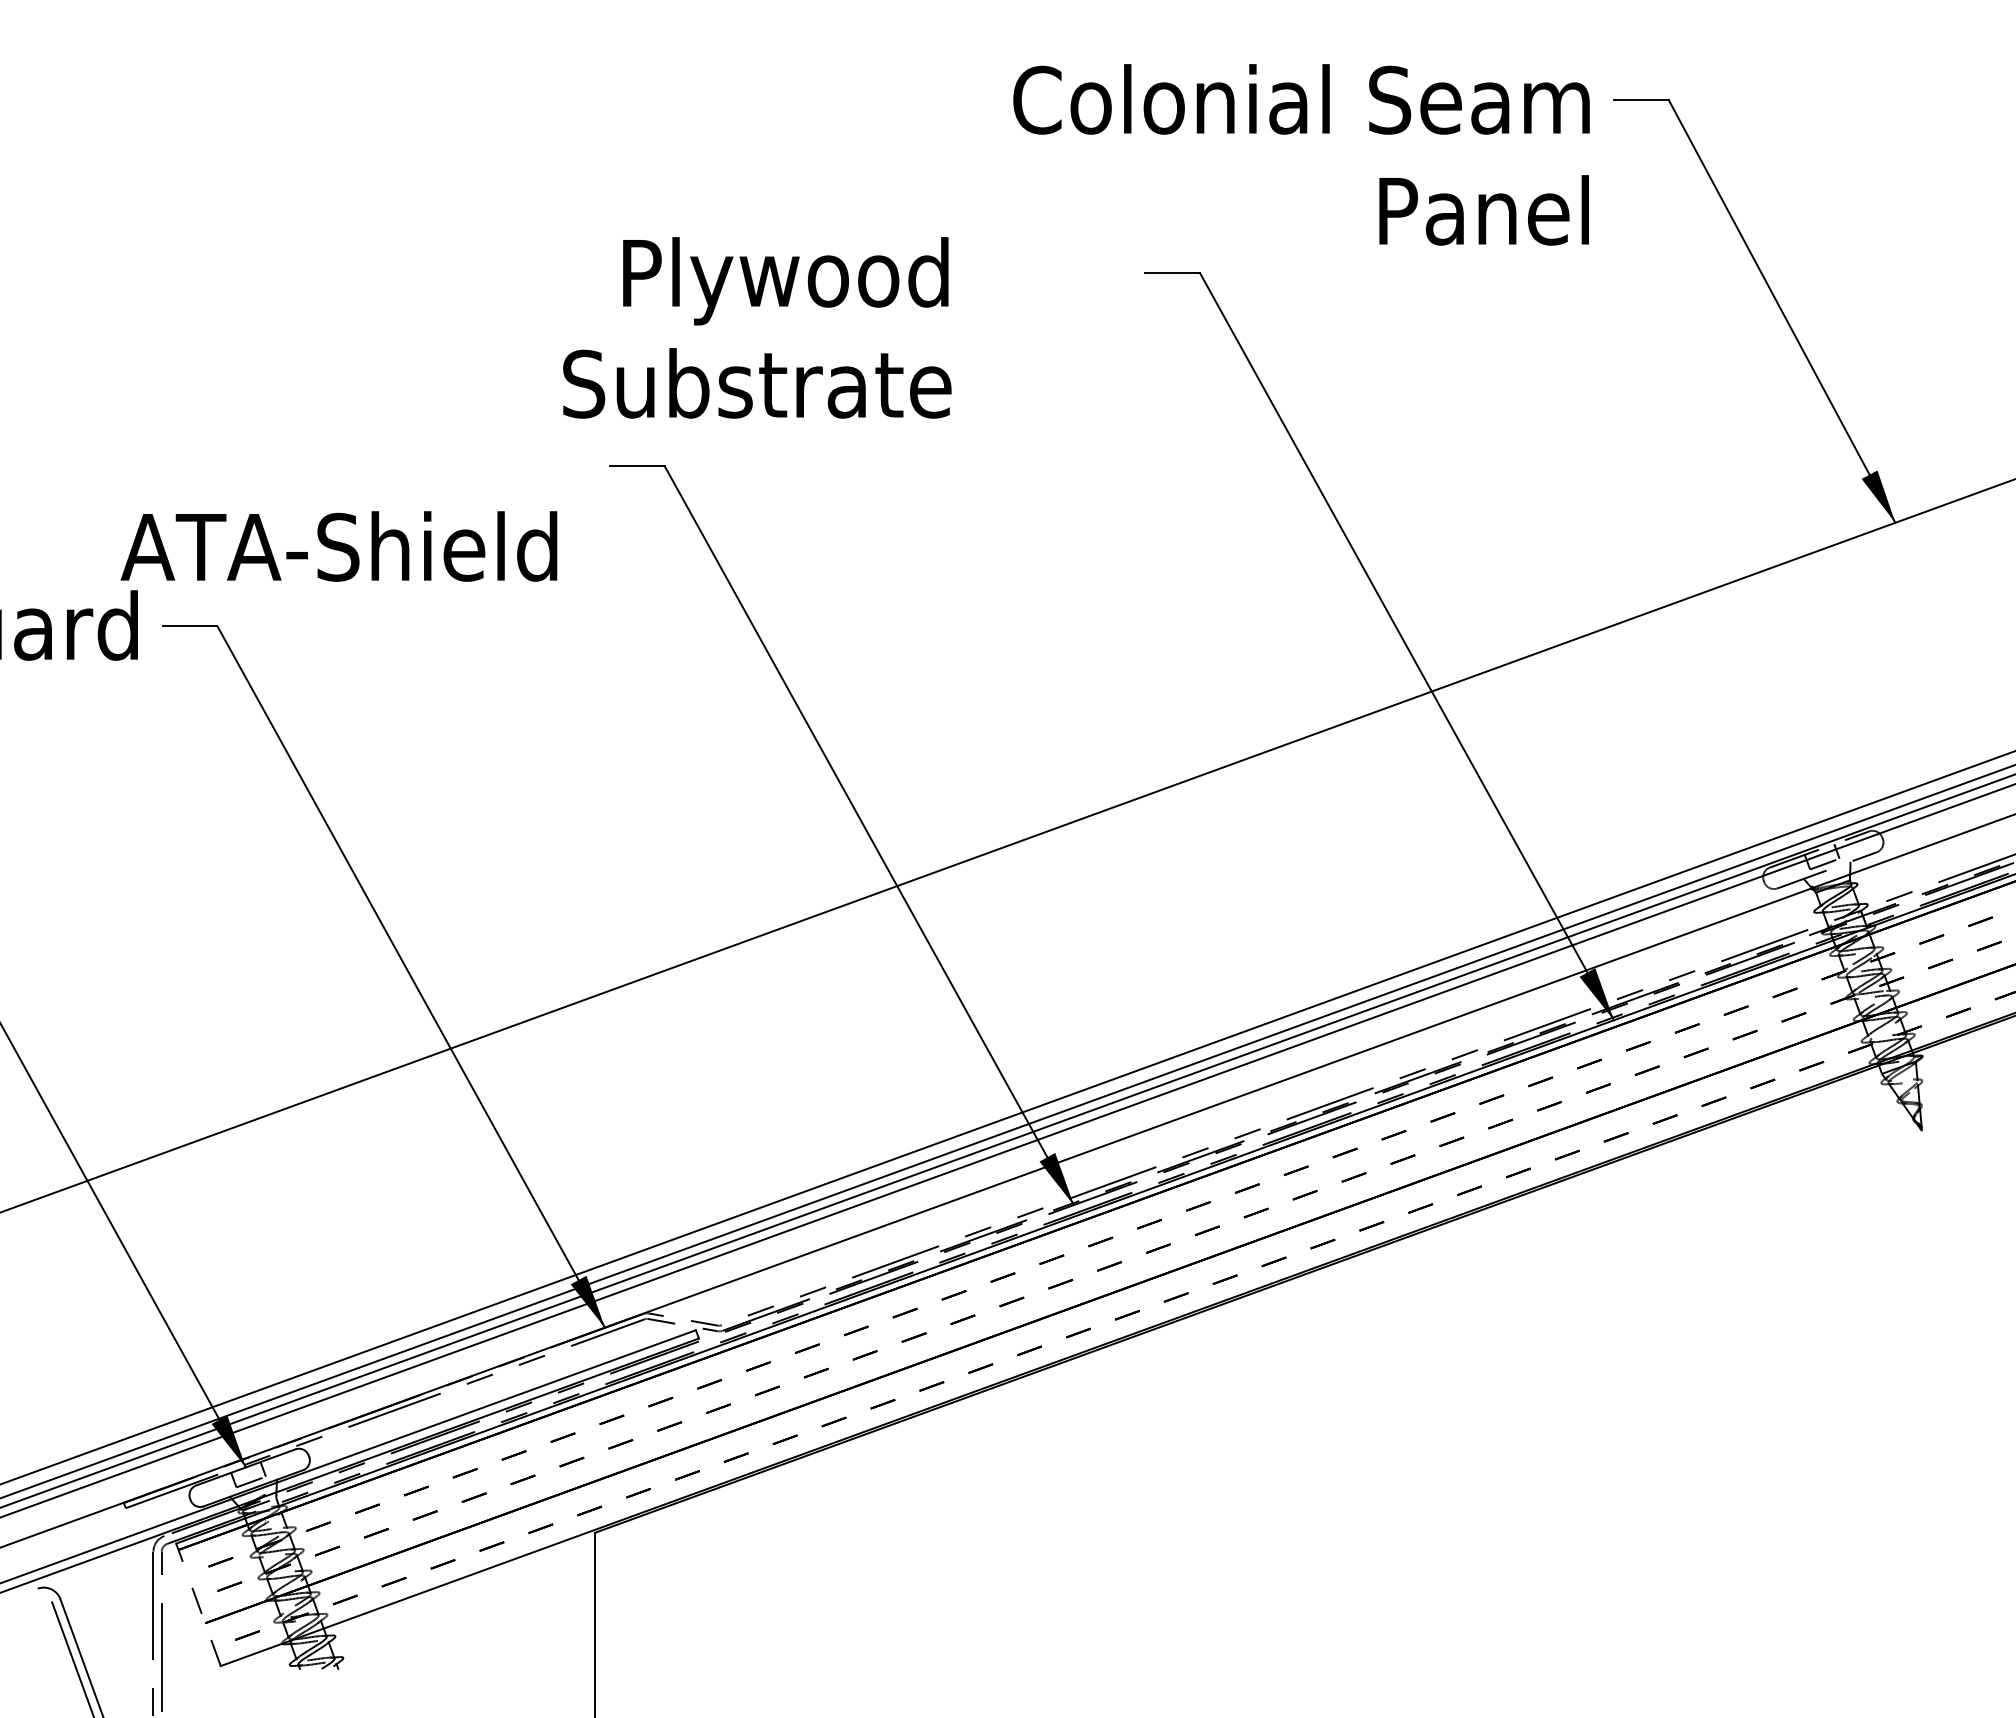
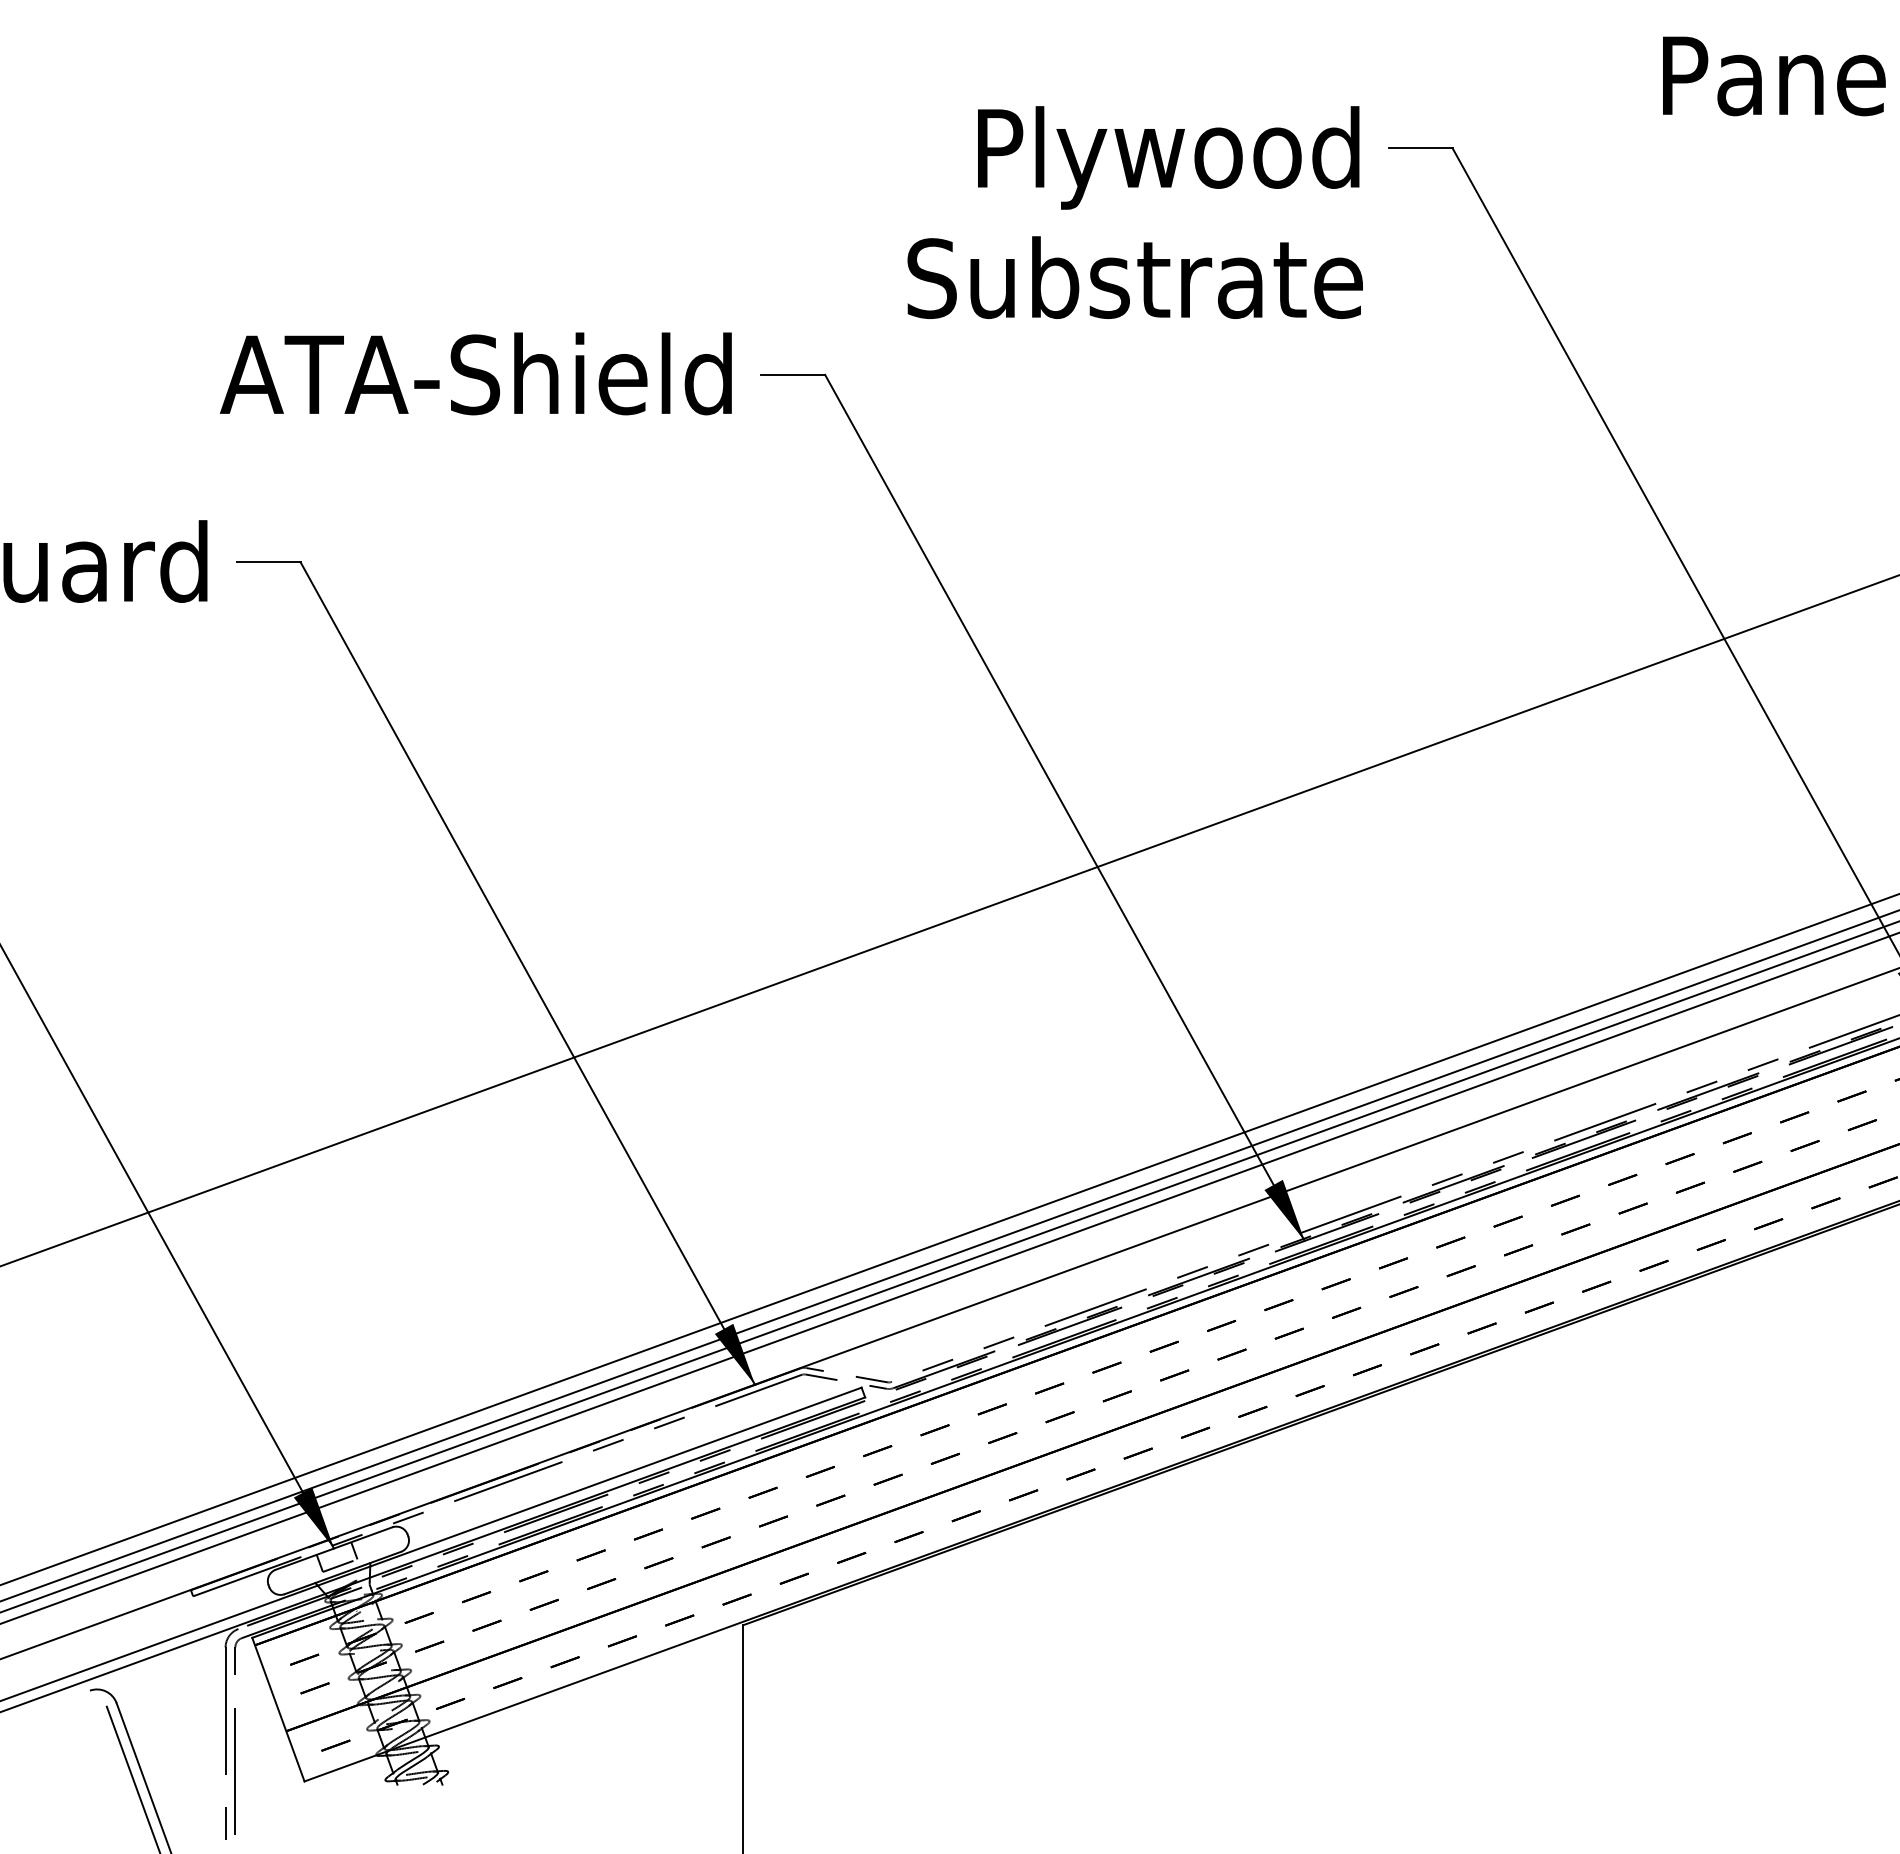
text: (757, 327) -> (1135, 212), moved
text: (338, 546) -> (475, 373), moved
line: (198, 1604) -> (278, 1709), dashed -> solid

